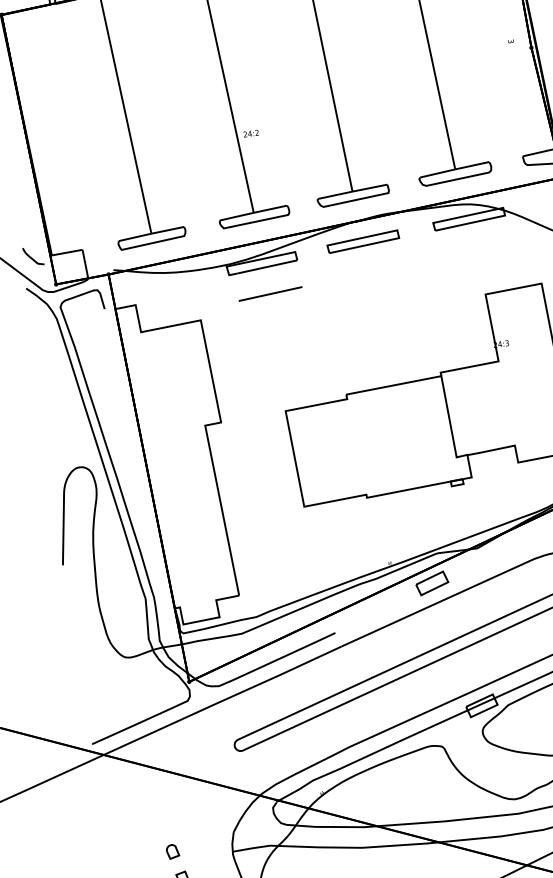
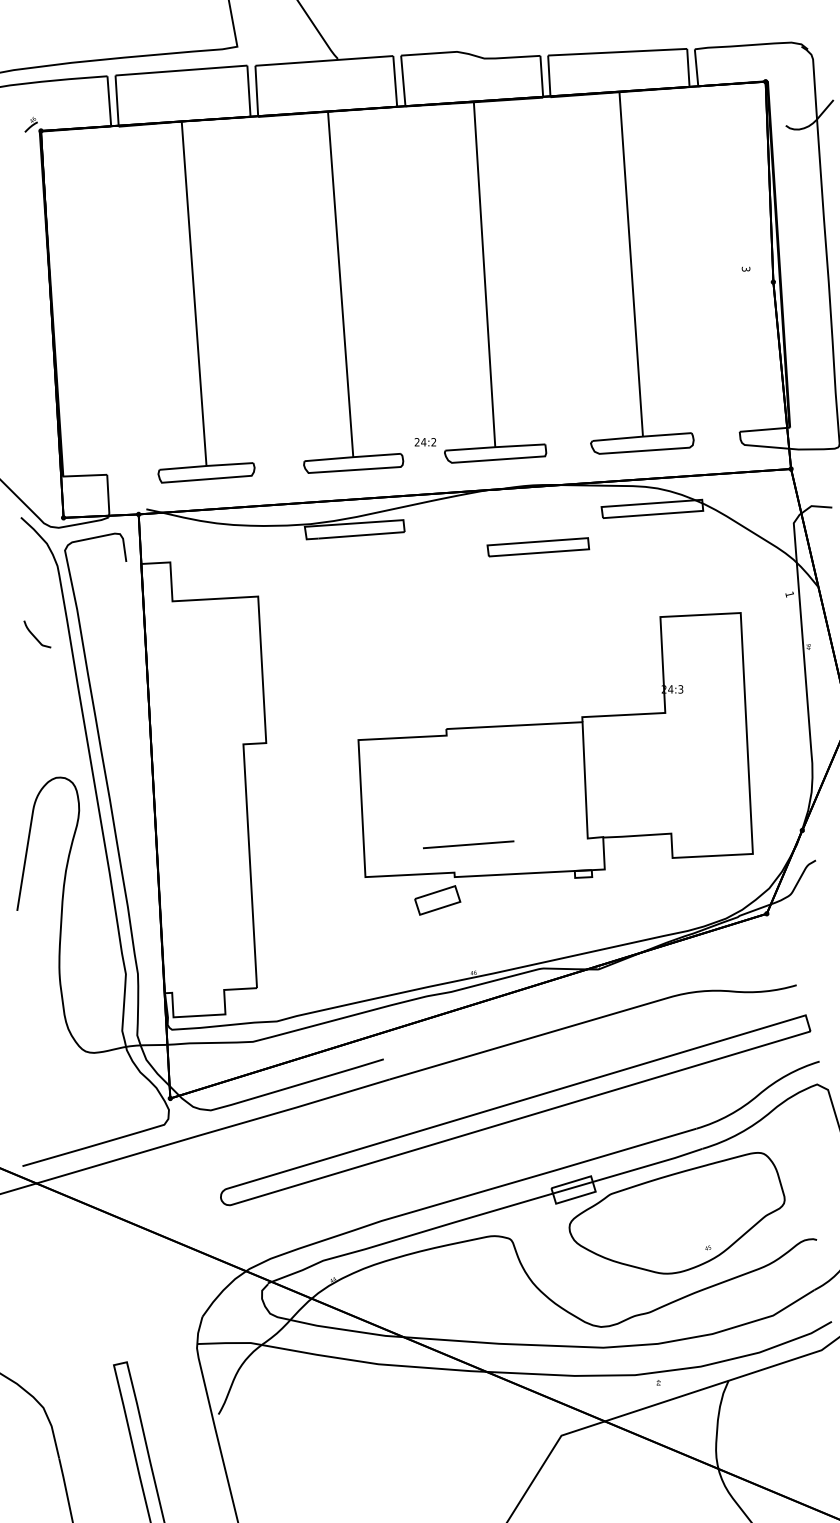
text: (250, 133) -> (424, 442), moved
part: (363, 241) -> (538, 547), moved
curve: (32, 258) -> (35, 636), moved
line: (270, 293) -> (468, 844), moved
part: (432, 583) -> (437, 900), moved
part: (172, 851) -> (113, 1331), removed

